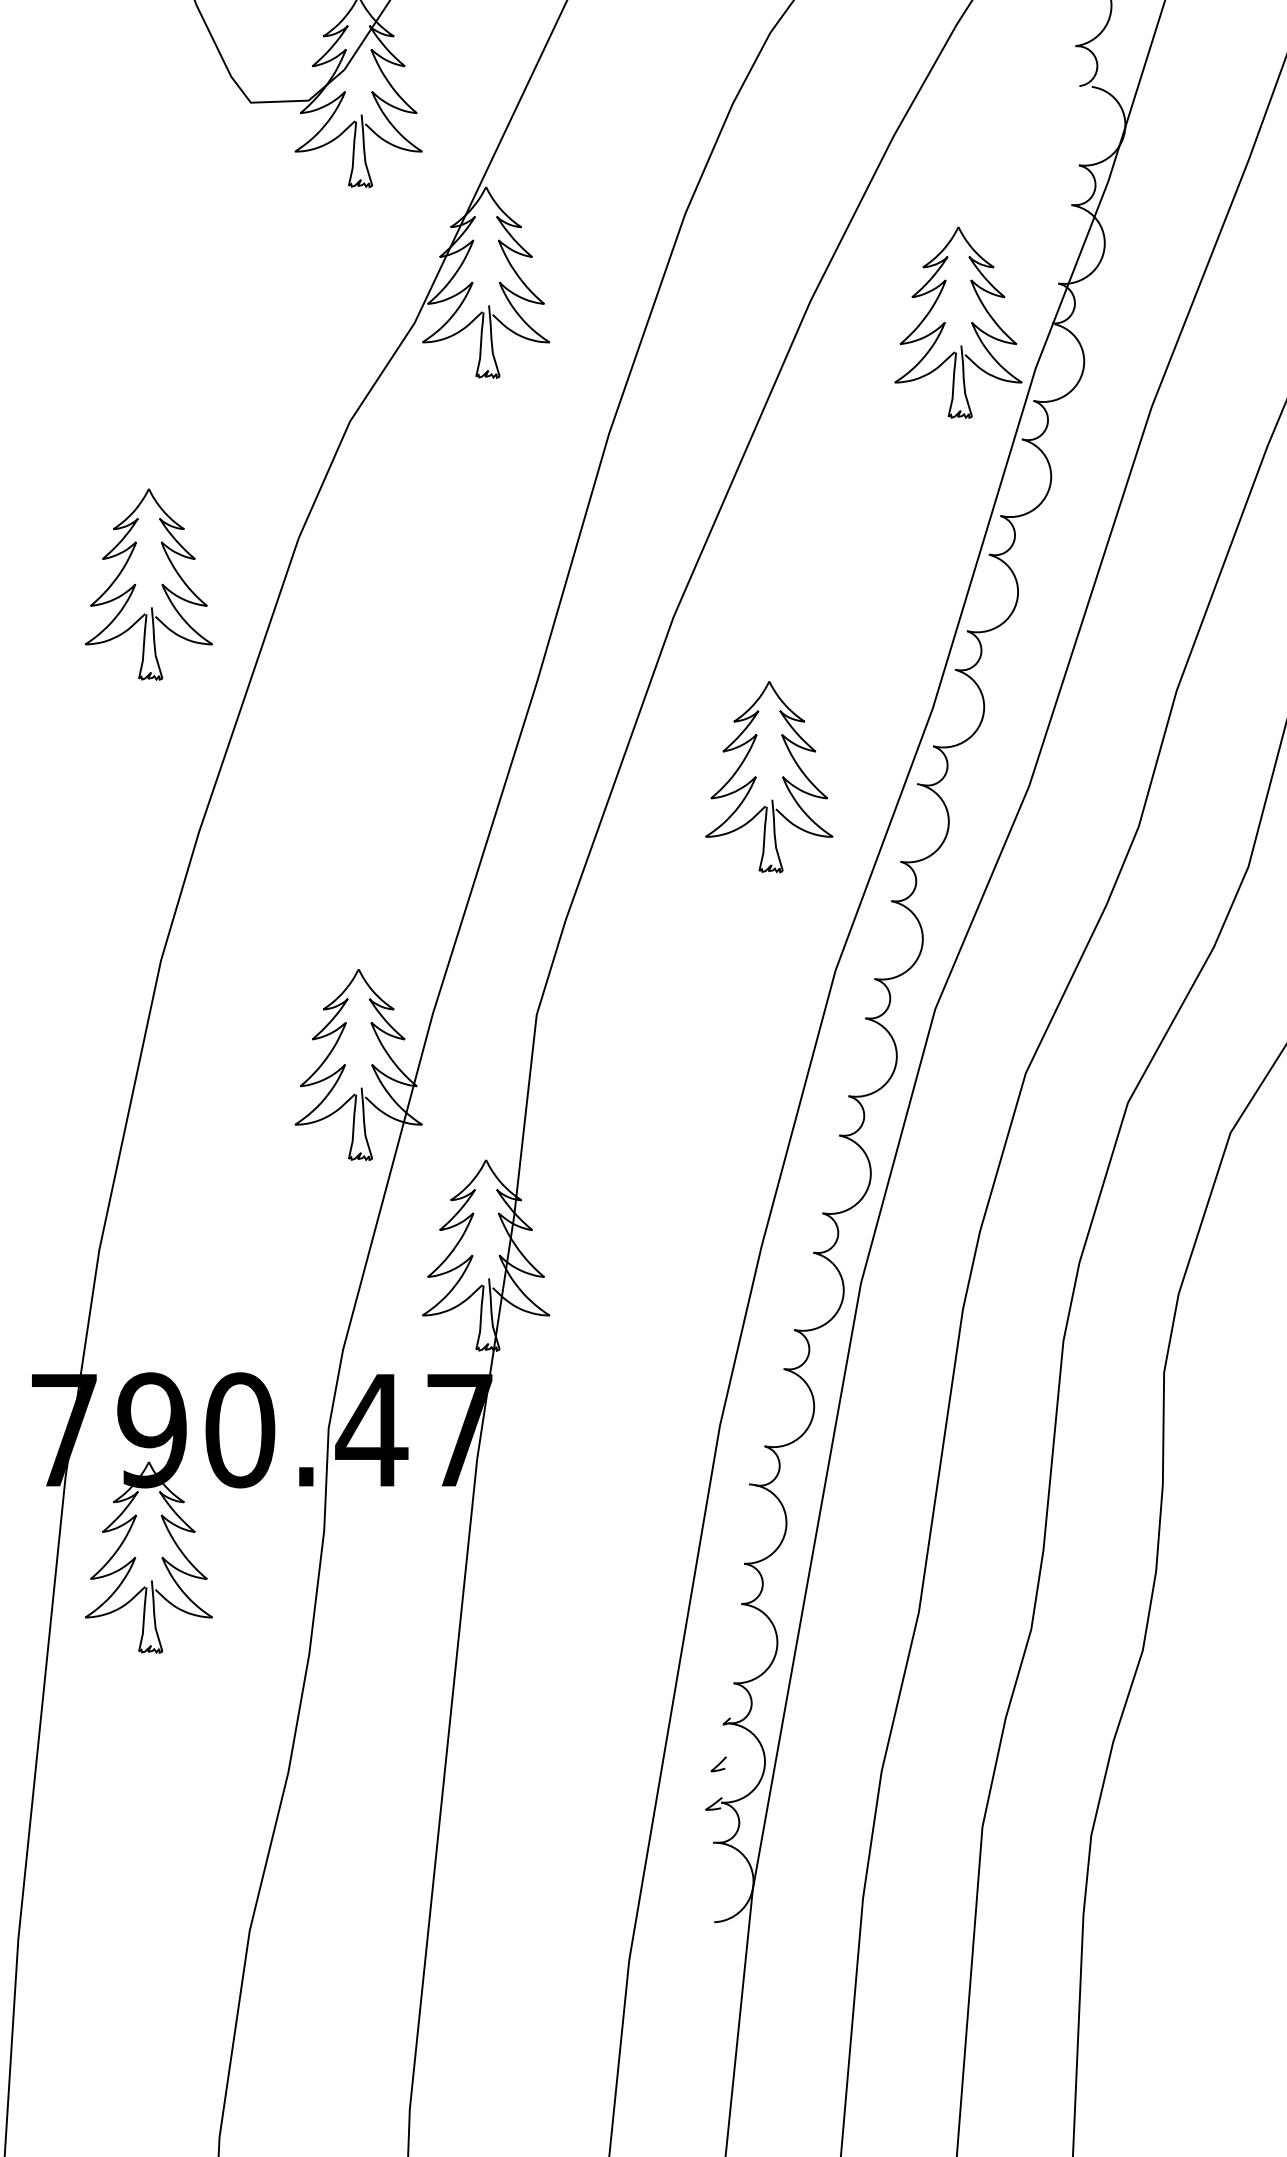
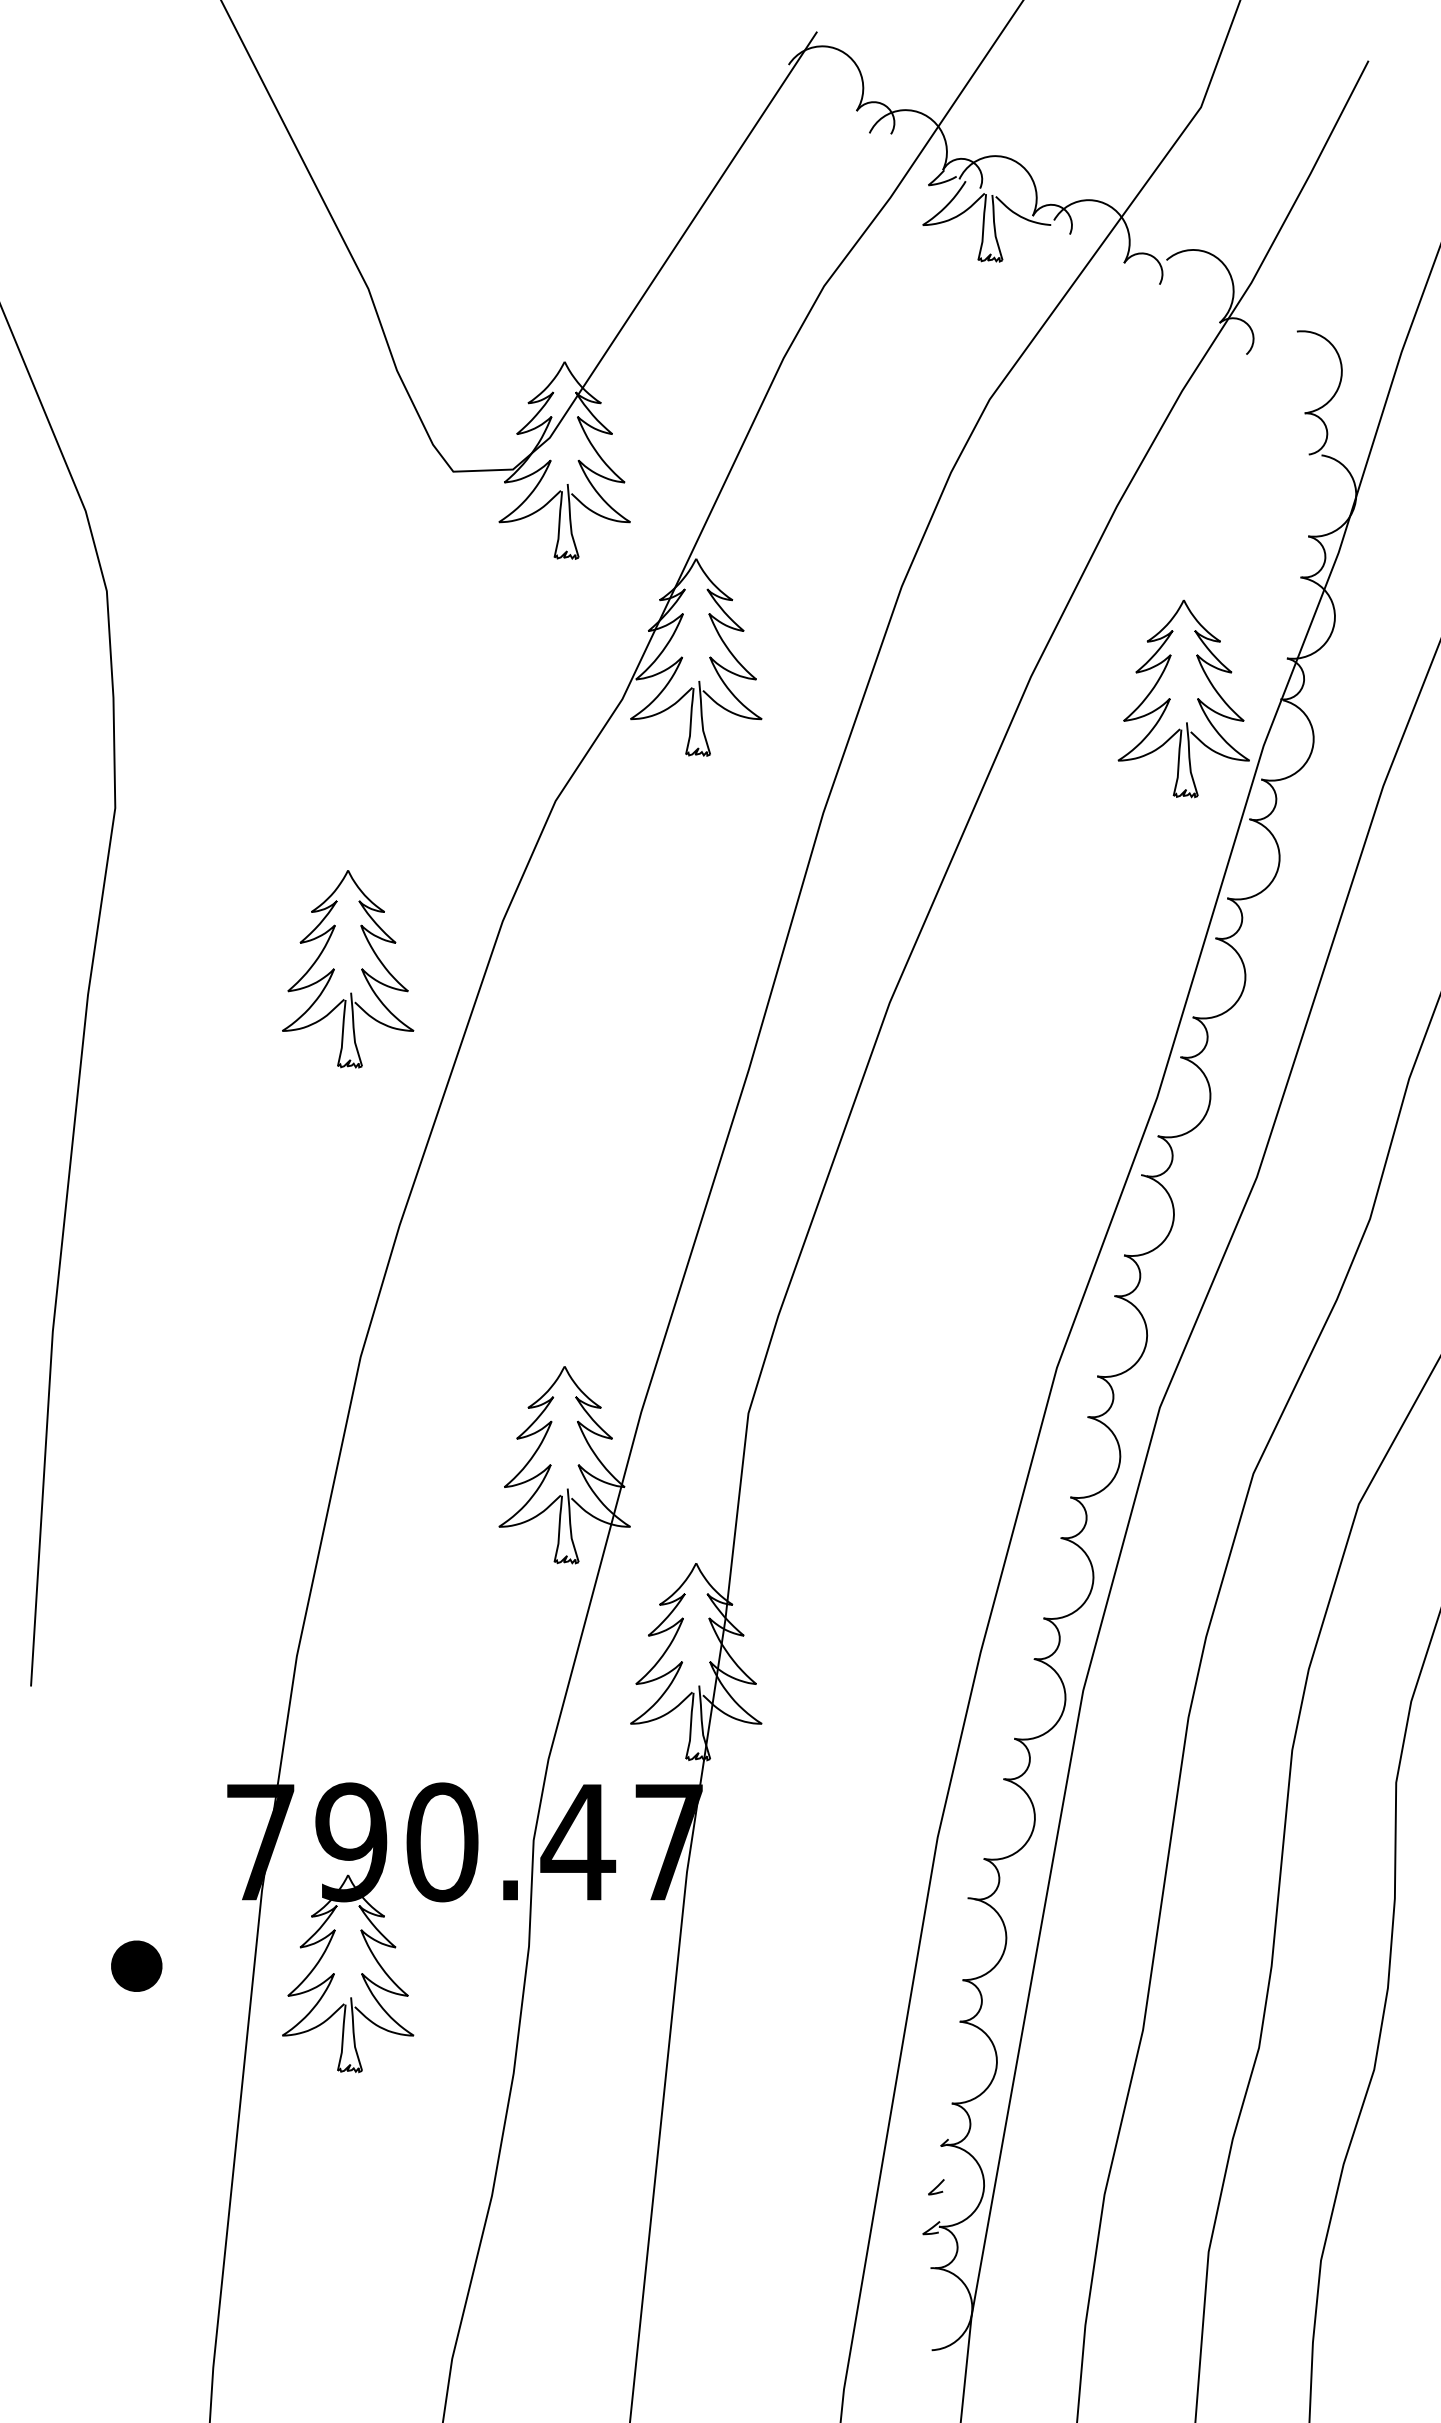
part: (756, 777) -> (975, 1168), removed

